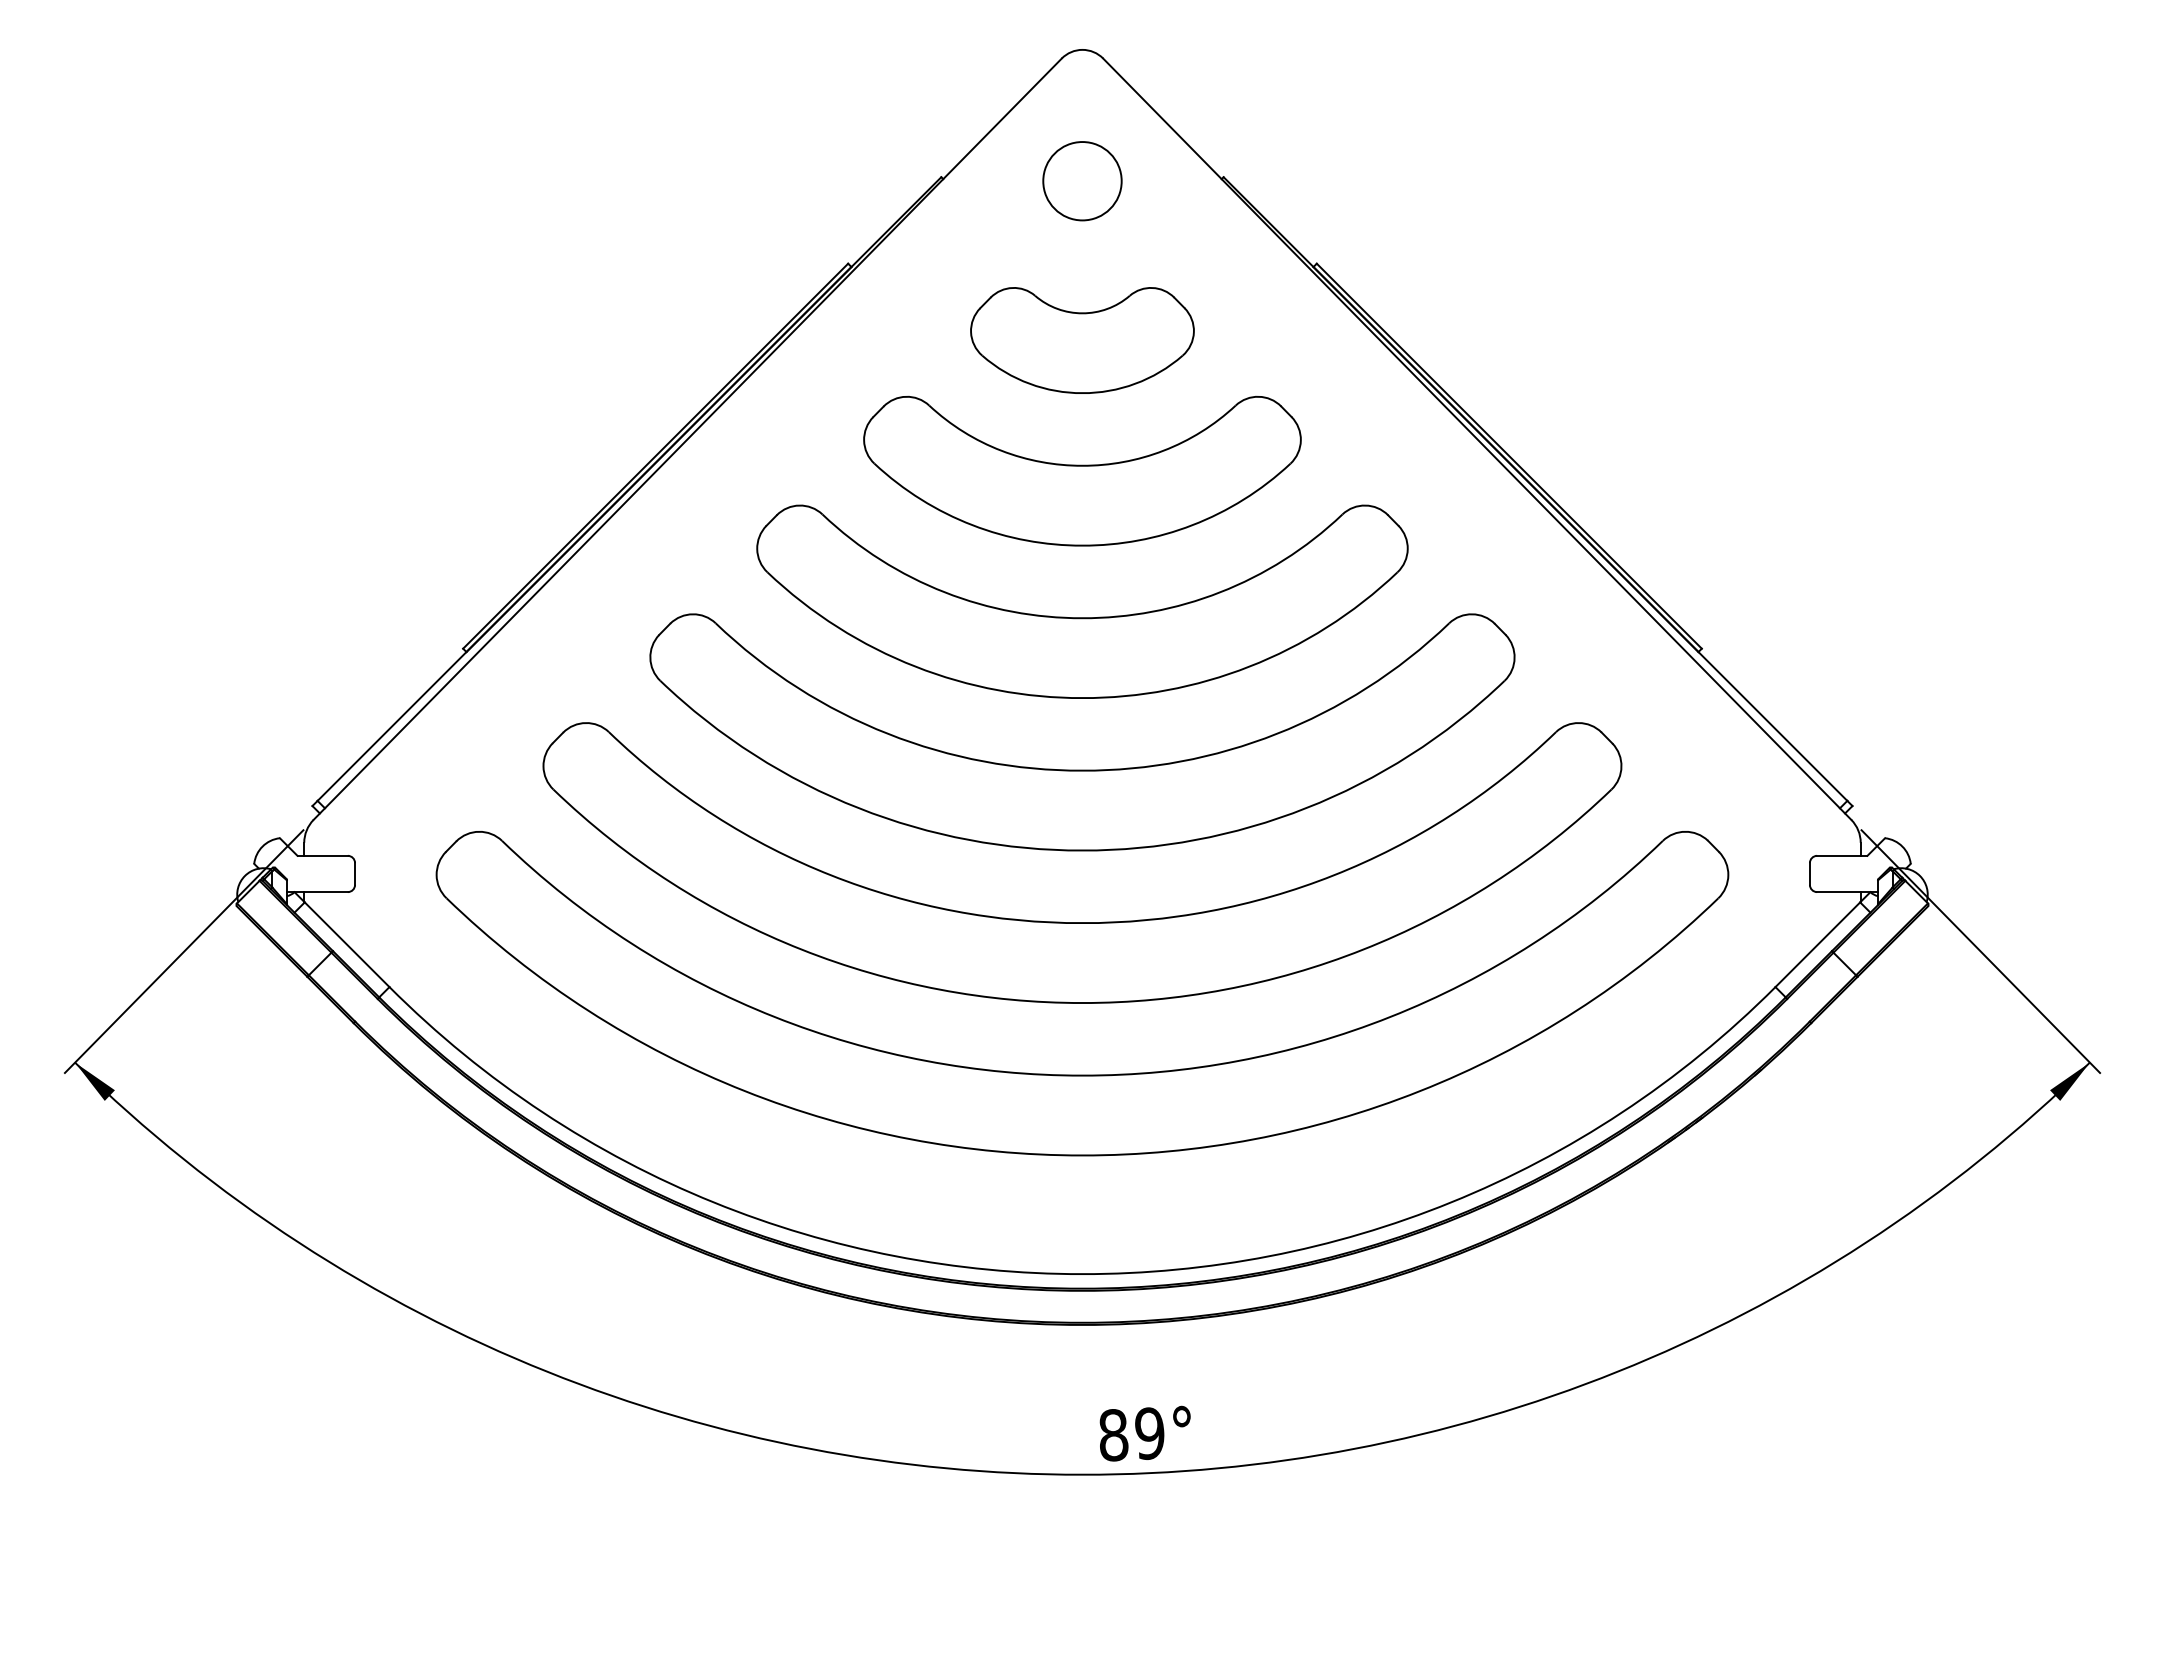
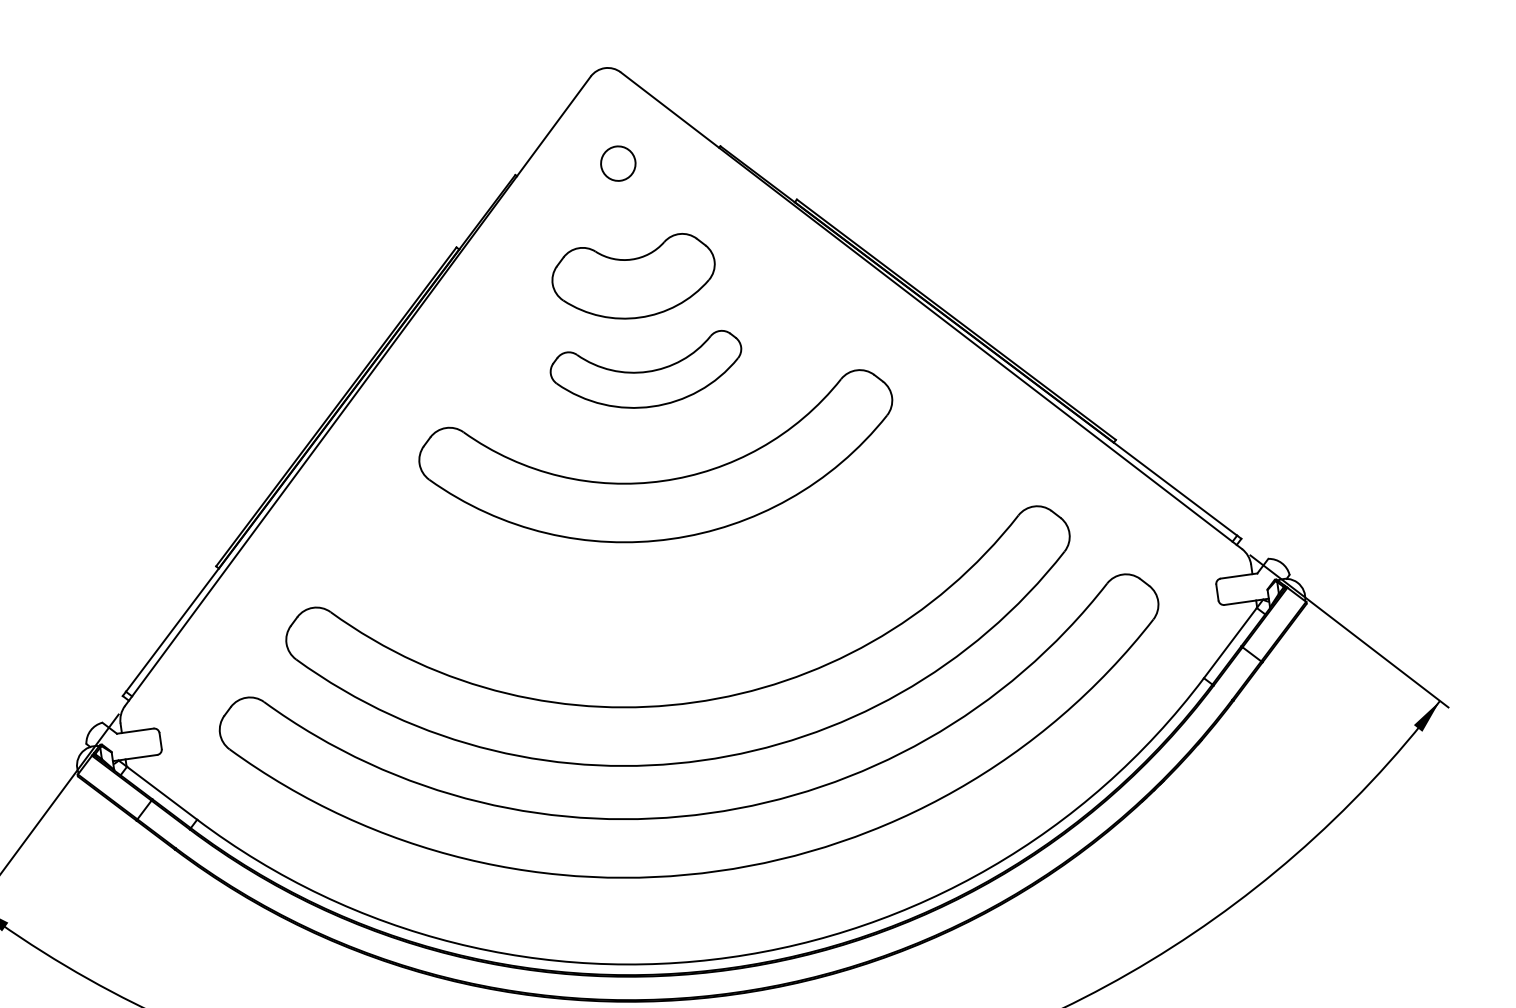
circle: (1082, 181) -> (618, 163), size x0.6
part: (1082, 470) -> (647, 373), size x0.6
part: (1082, 769) -> (678, 590), removed

